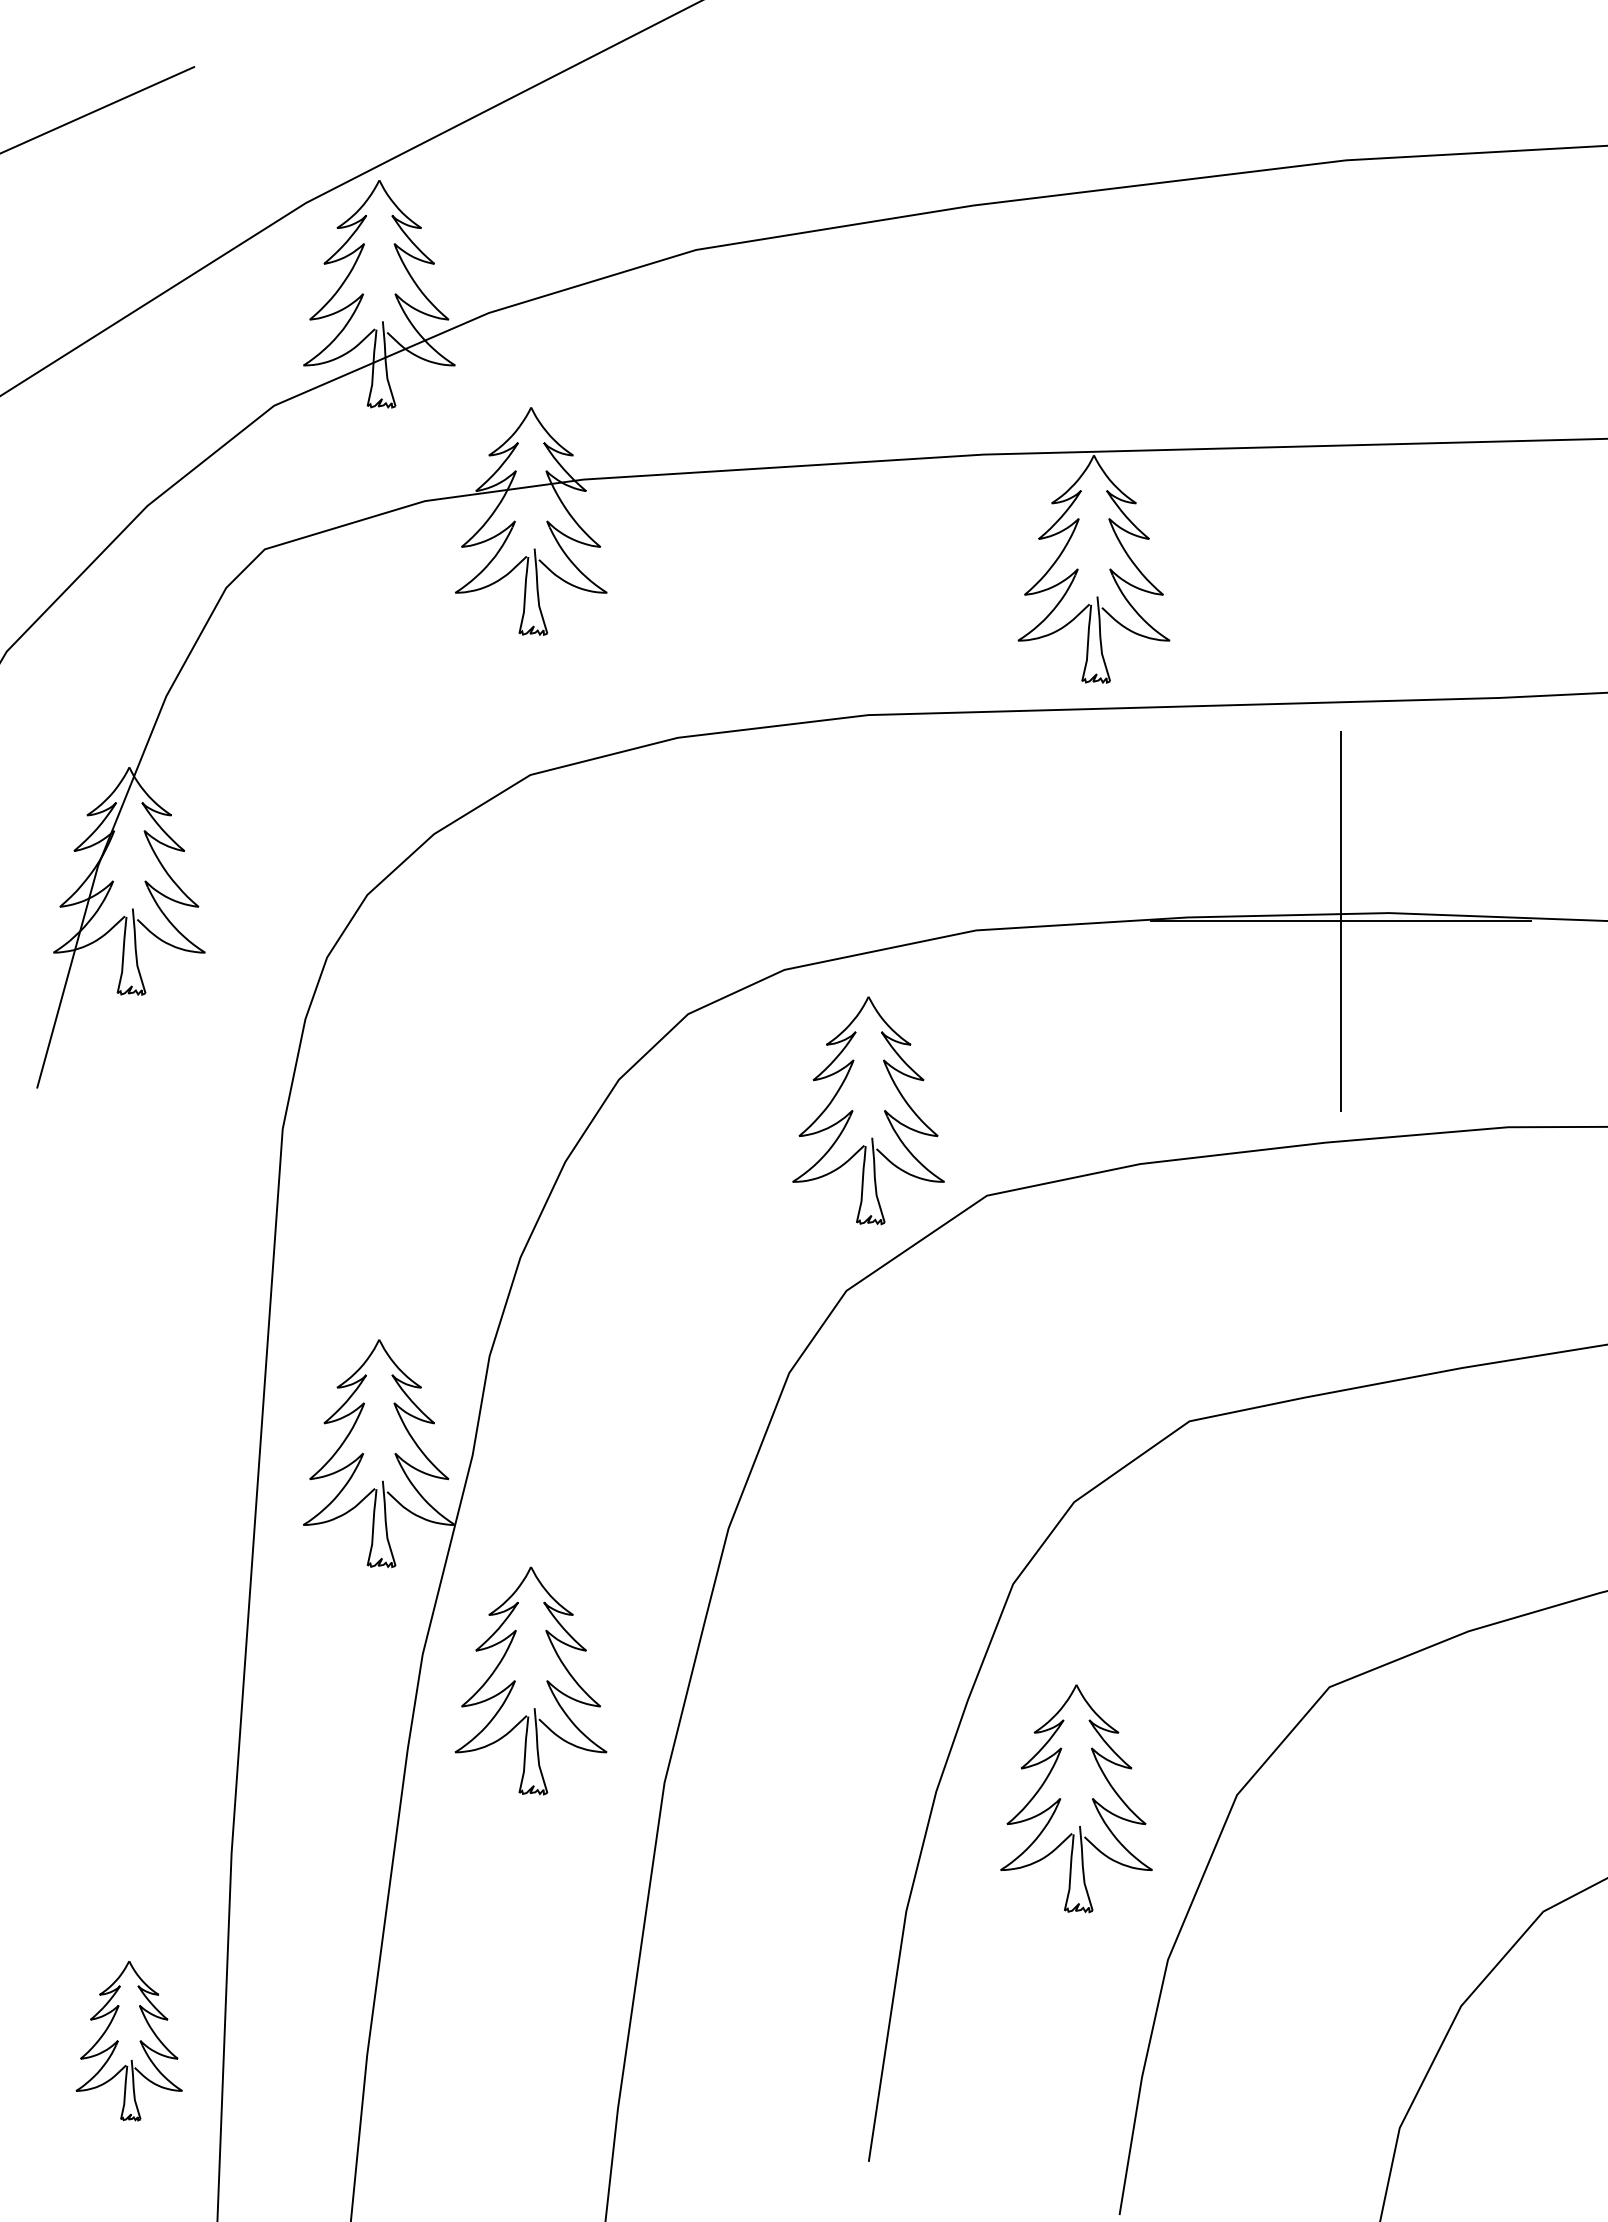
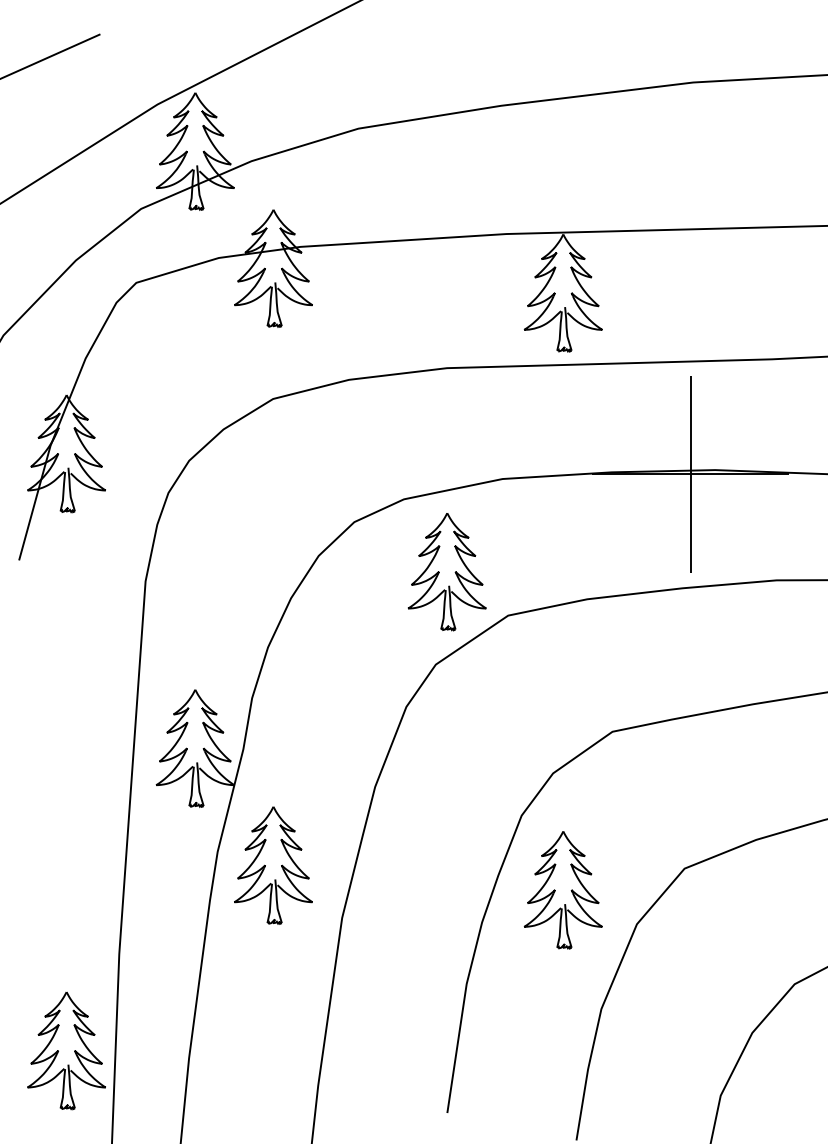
part: (1074, 1799) -> (562, 890), moved
part: (129, 2040) -> (66, 1050), size x1.43

